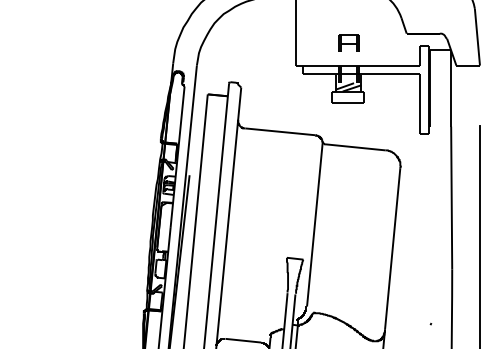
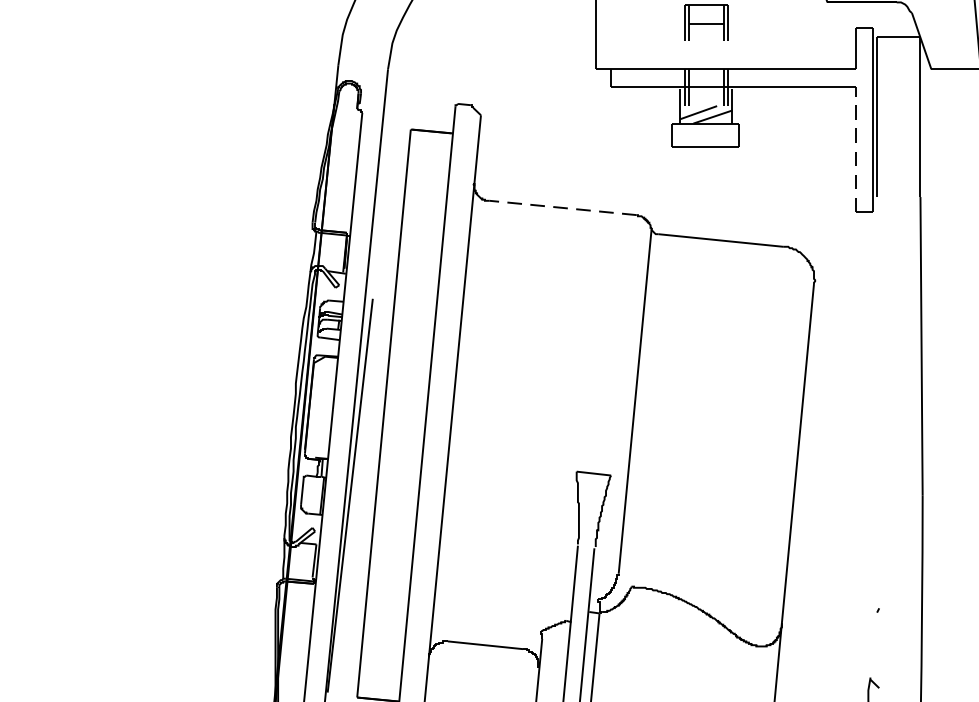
line: (420, 103) -> (856, 148), solid -> dashed
line: (280, 131) -> (563, 207), solid -> dashed

